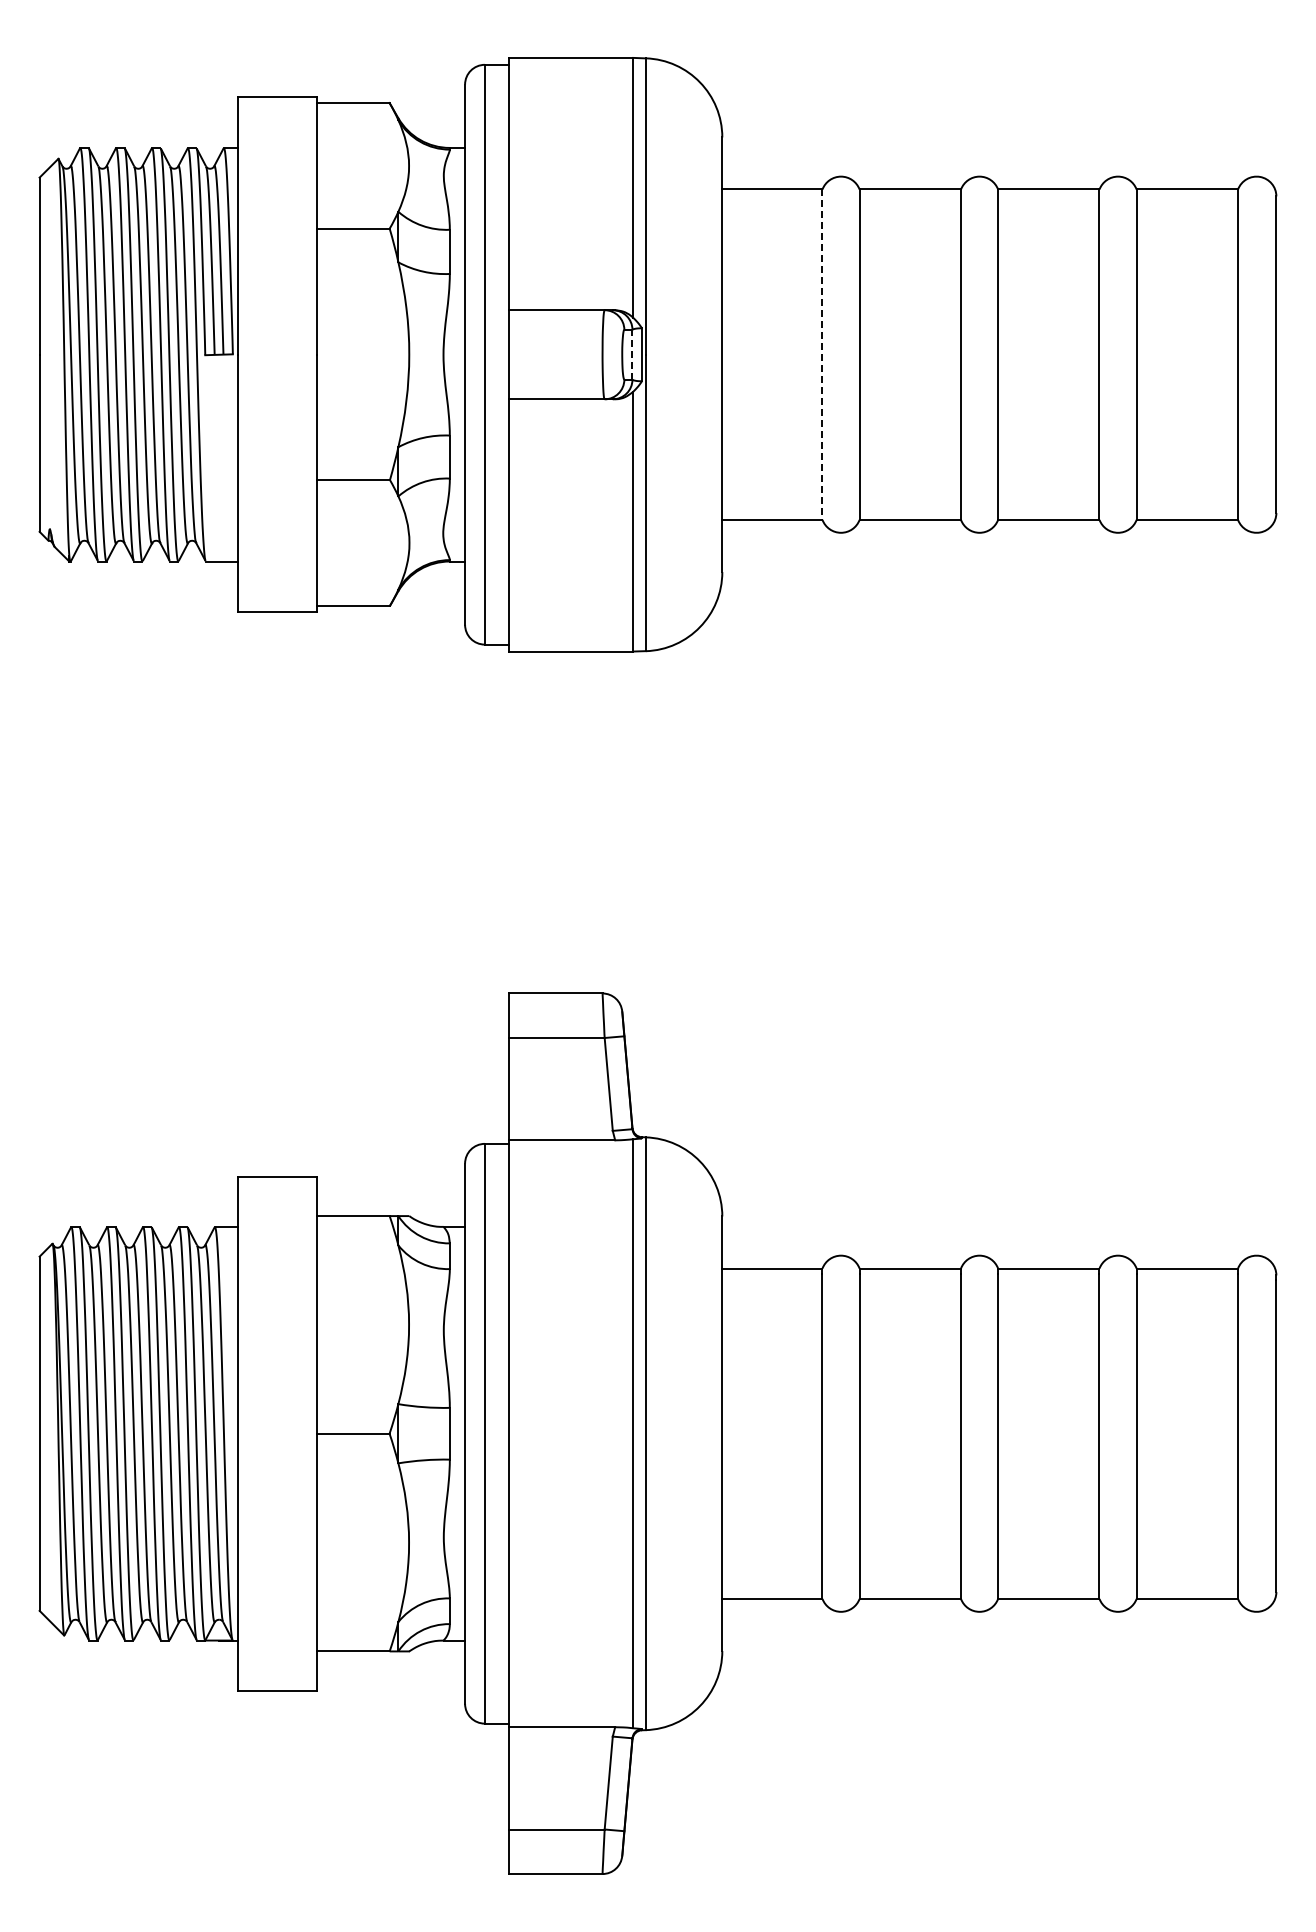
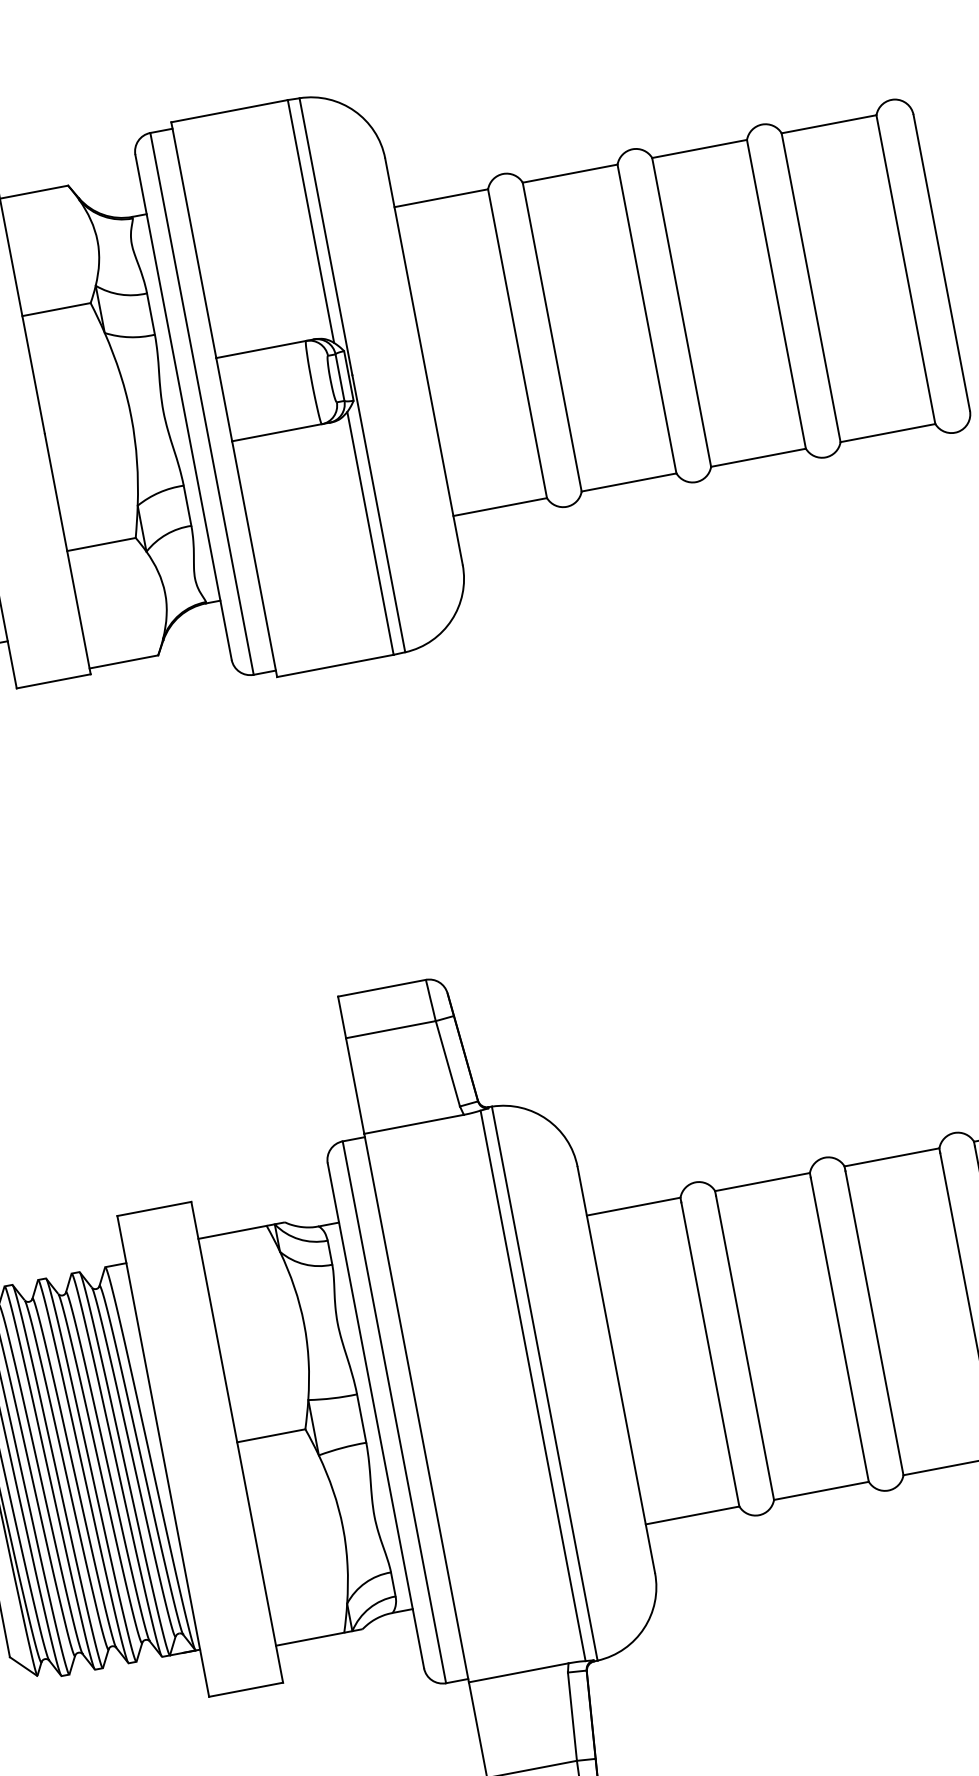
line: (632, 354) -> (339, 377), dashed -> solid
line: (822, 355) -> (517, 344), dashed -> solid

